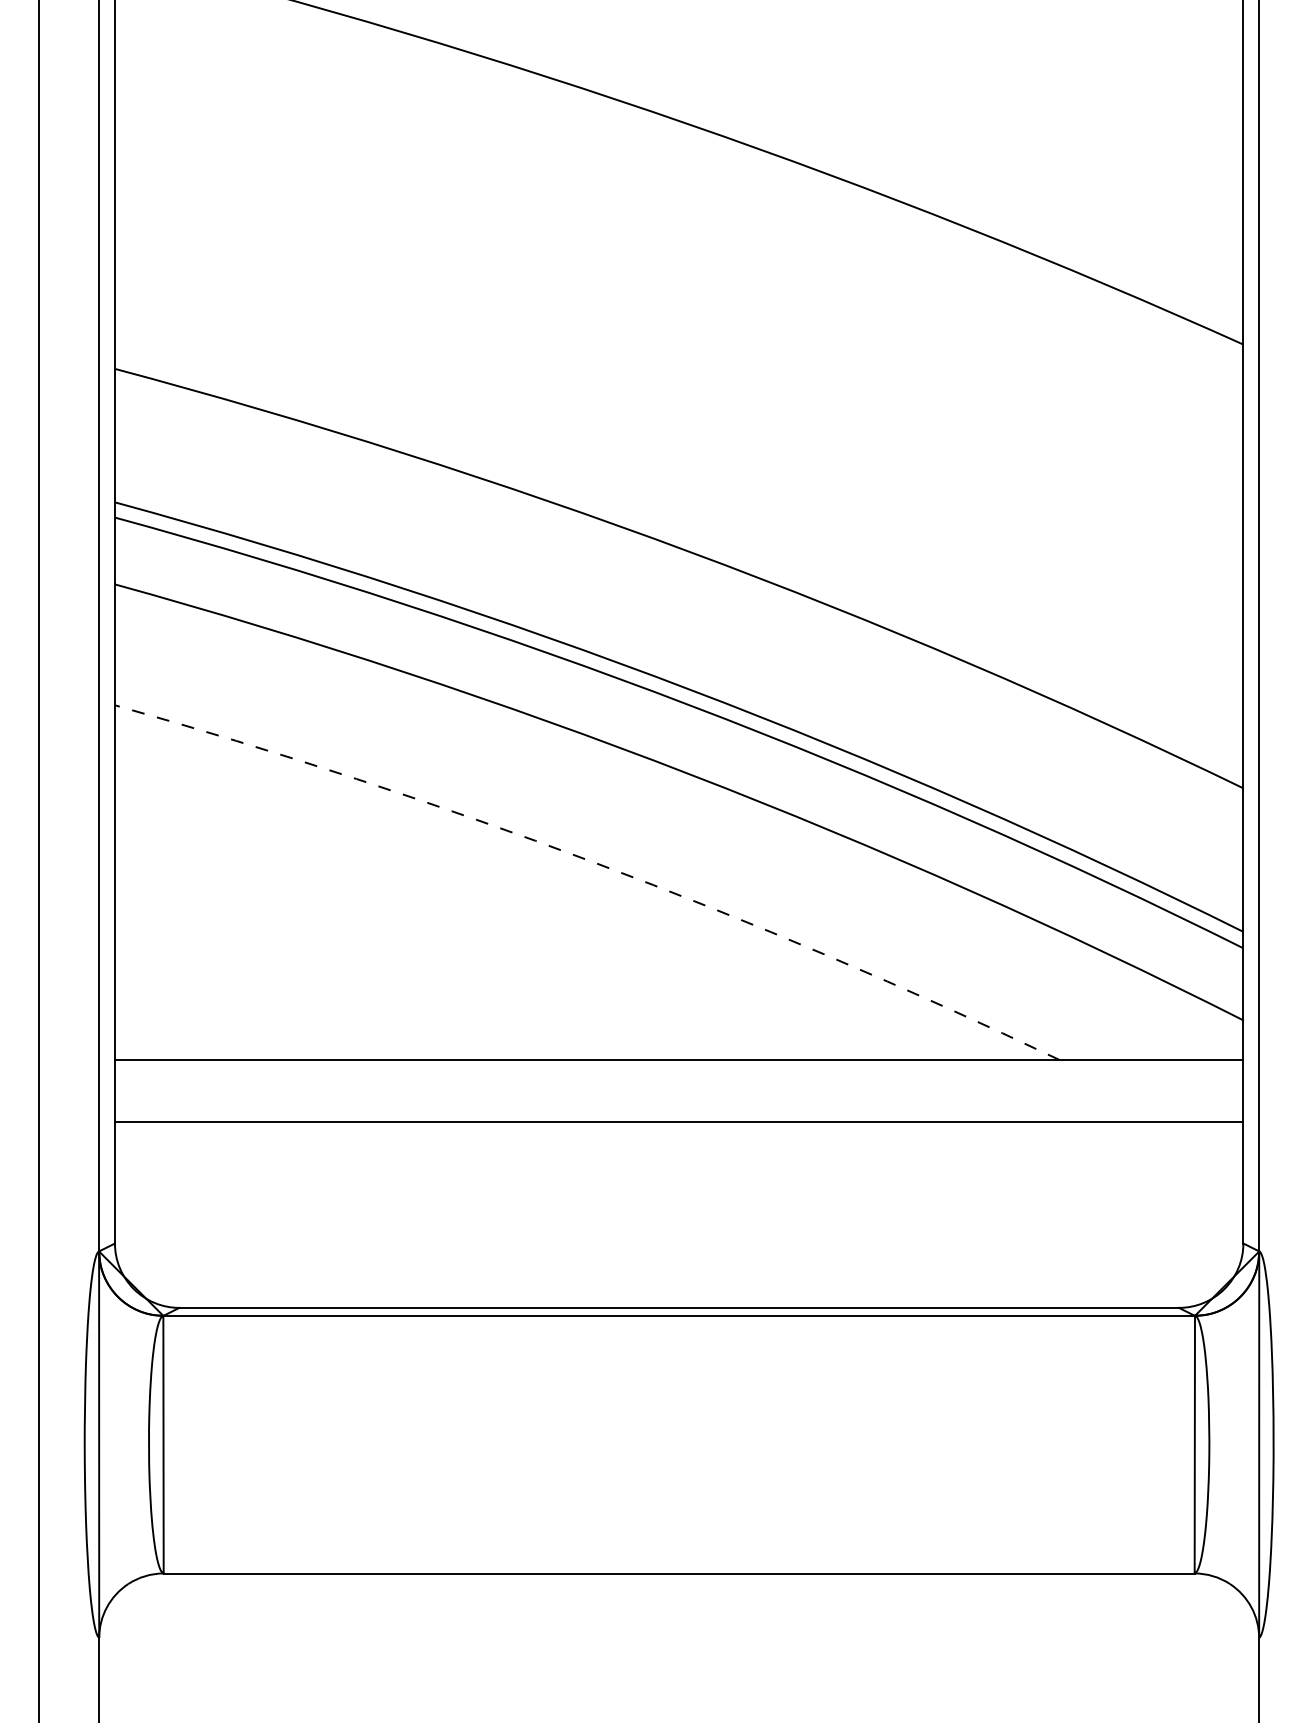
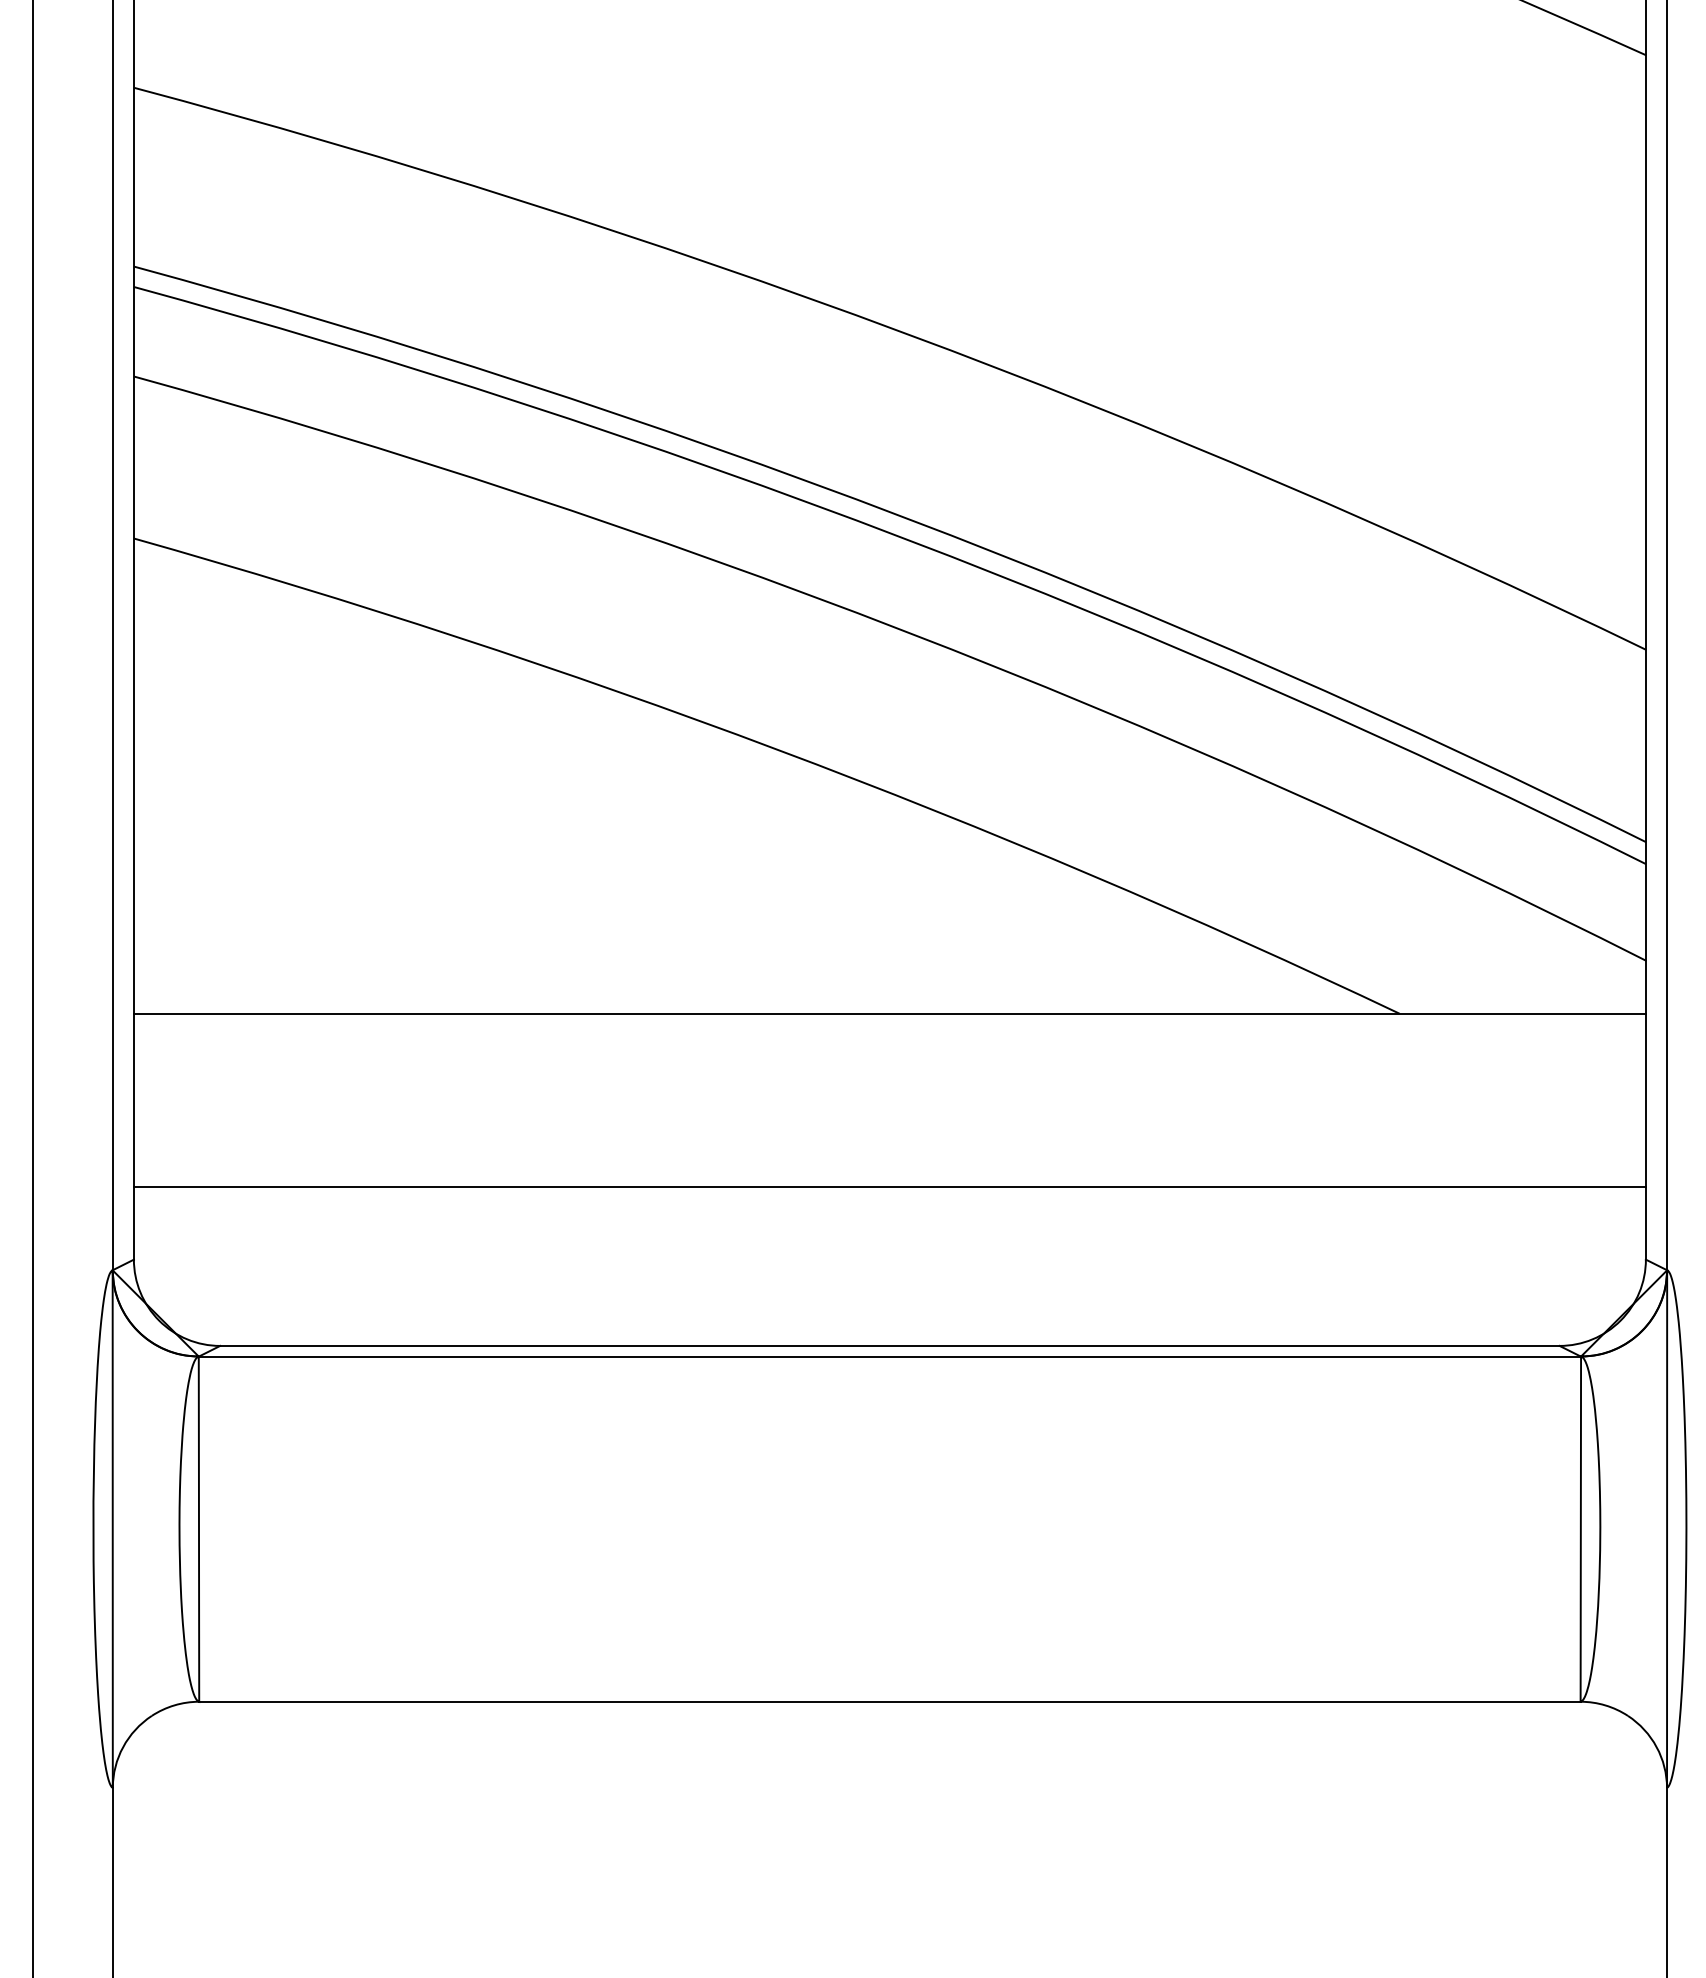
arc: (594, 862) -> (776, 749), dashed -> solid
line: (678, 1122) -> (889, 1187), moved

